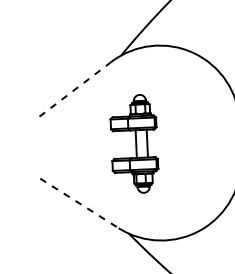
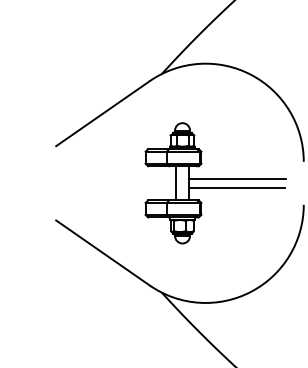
line: (74, 89) -> (102, 113), dashed -> solid
line: (186, 138) -> (237, 179), added
line: (186, 145) -> (237, 187), added
line: (79, 203) -> (102, 252), dashed -> solid

